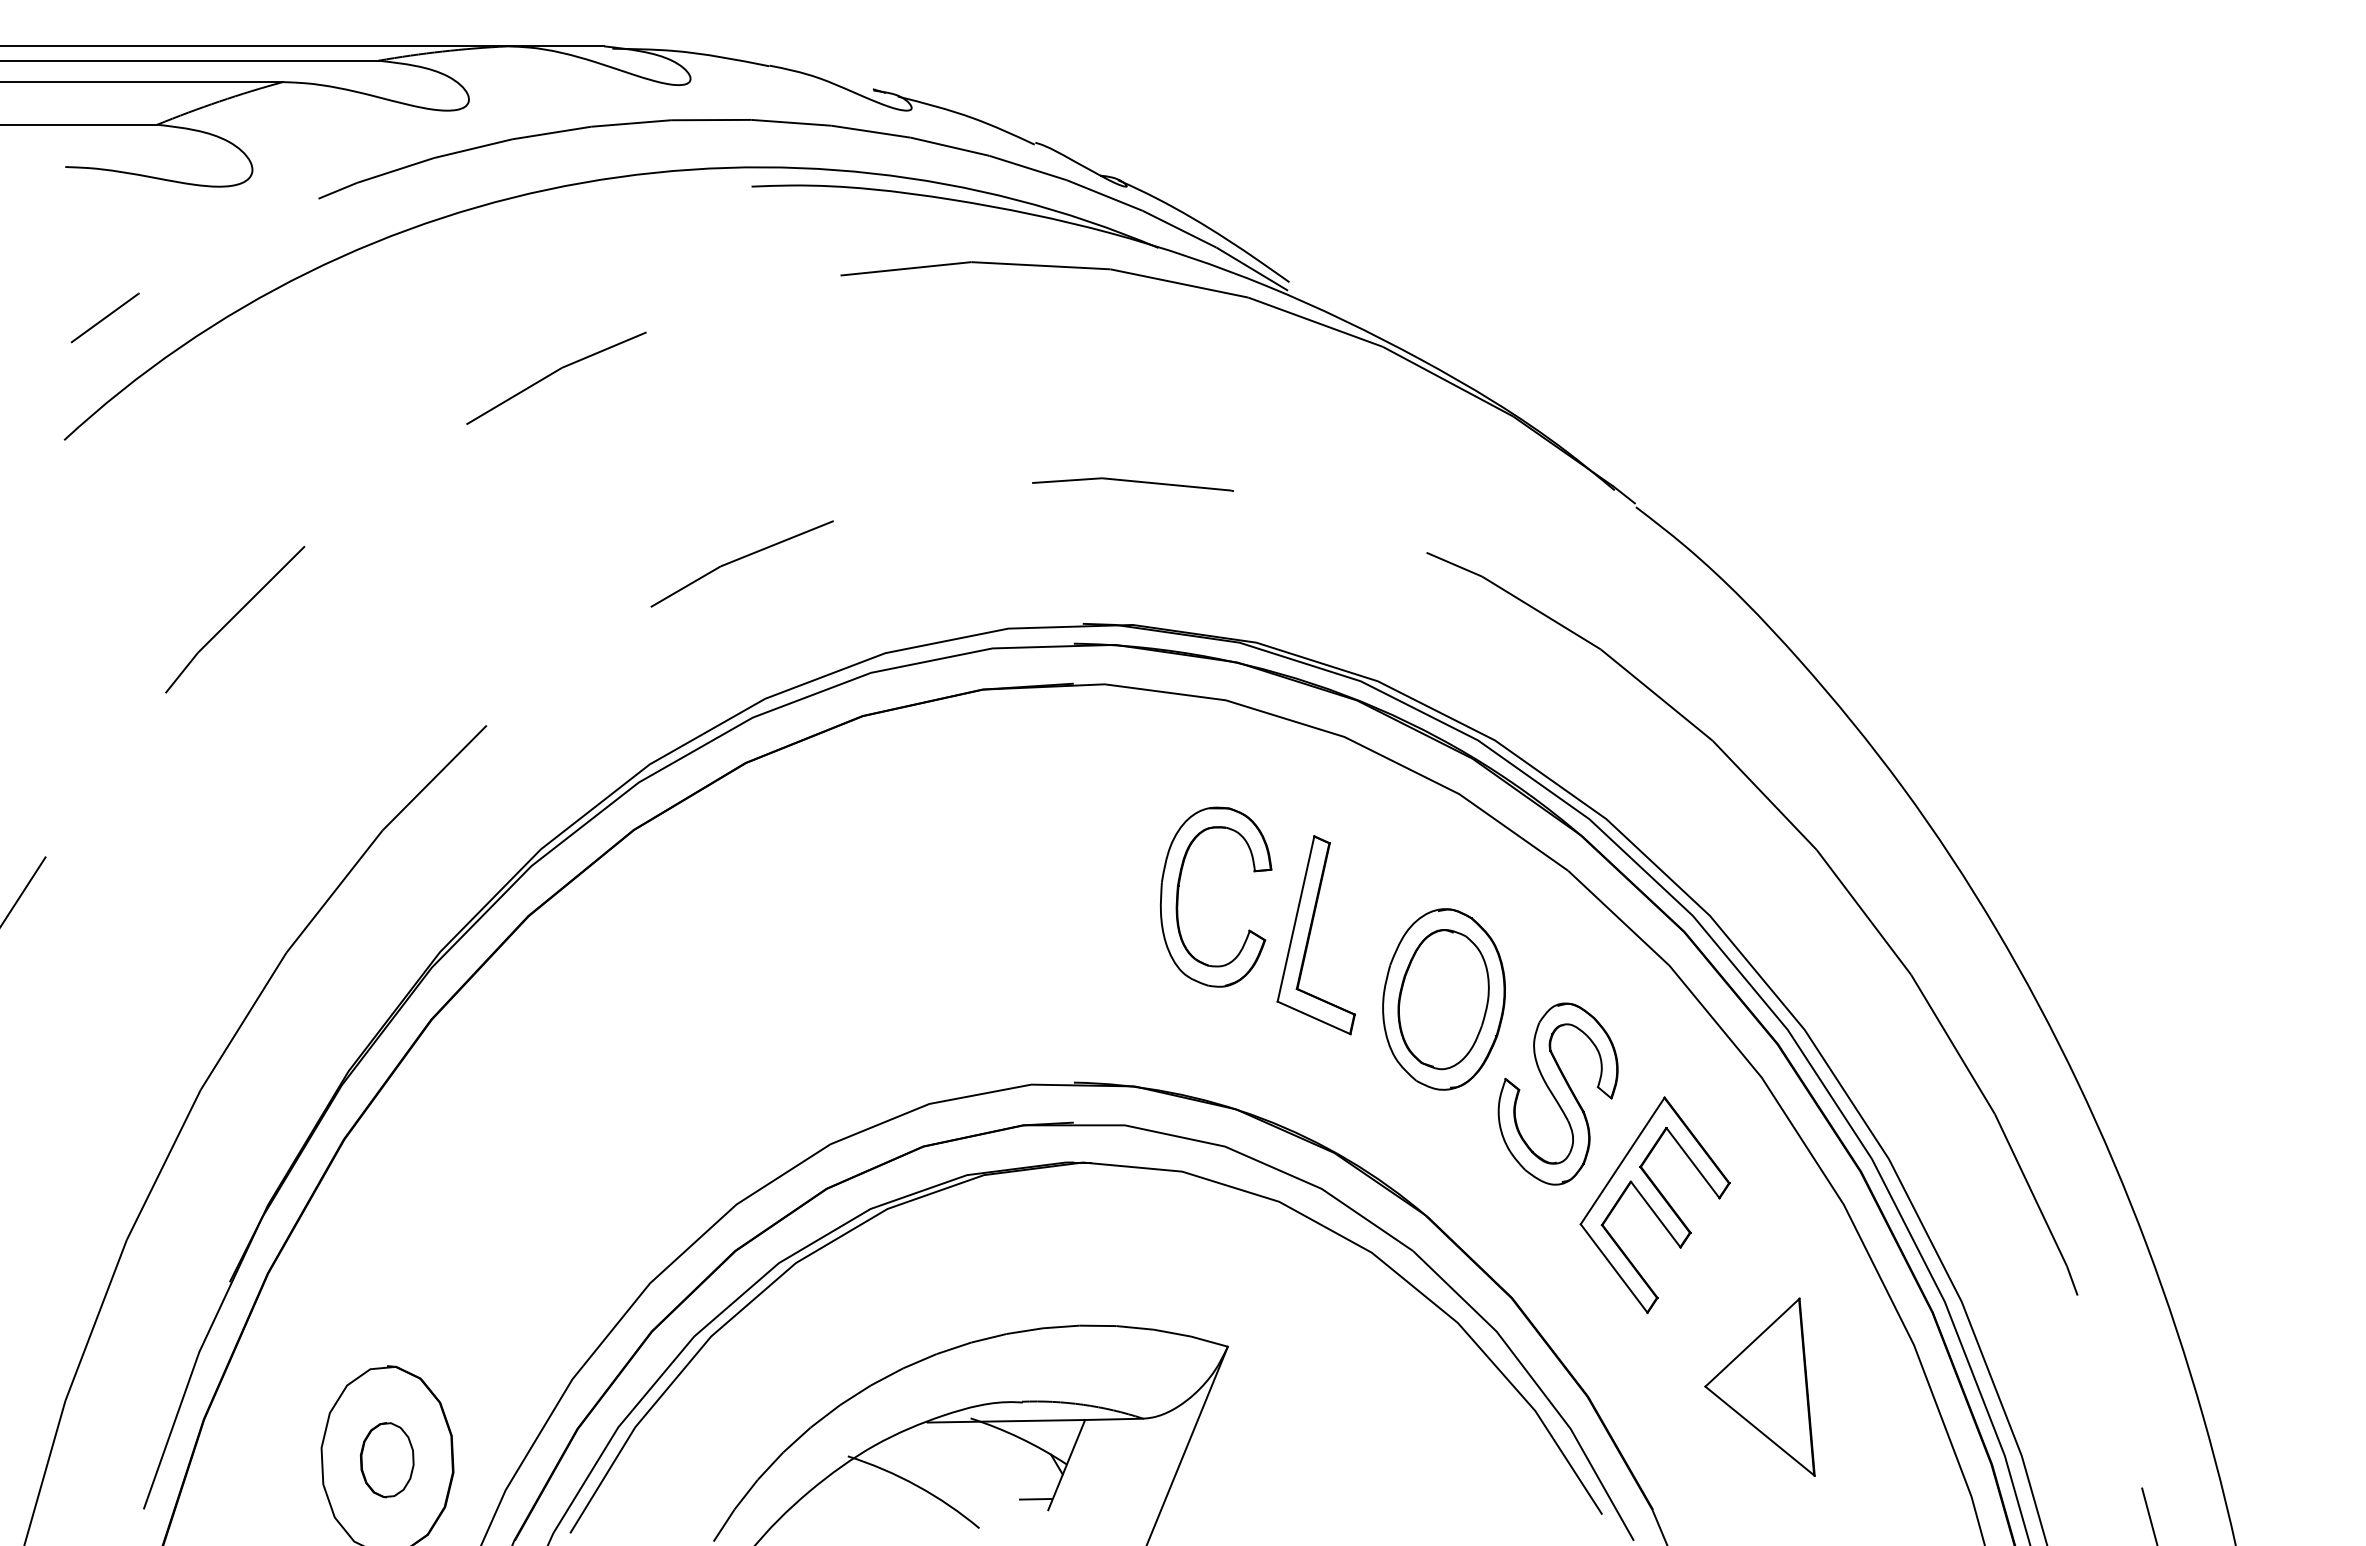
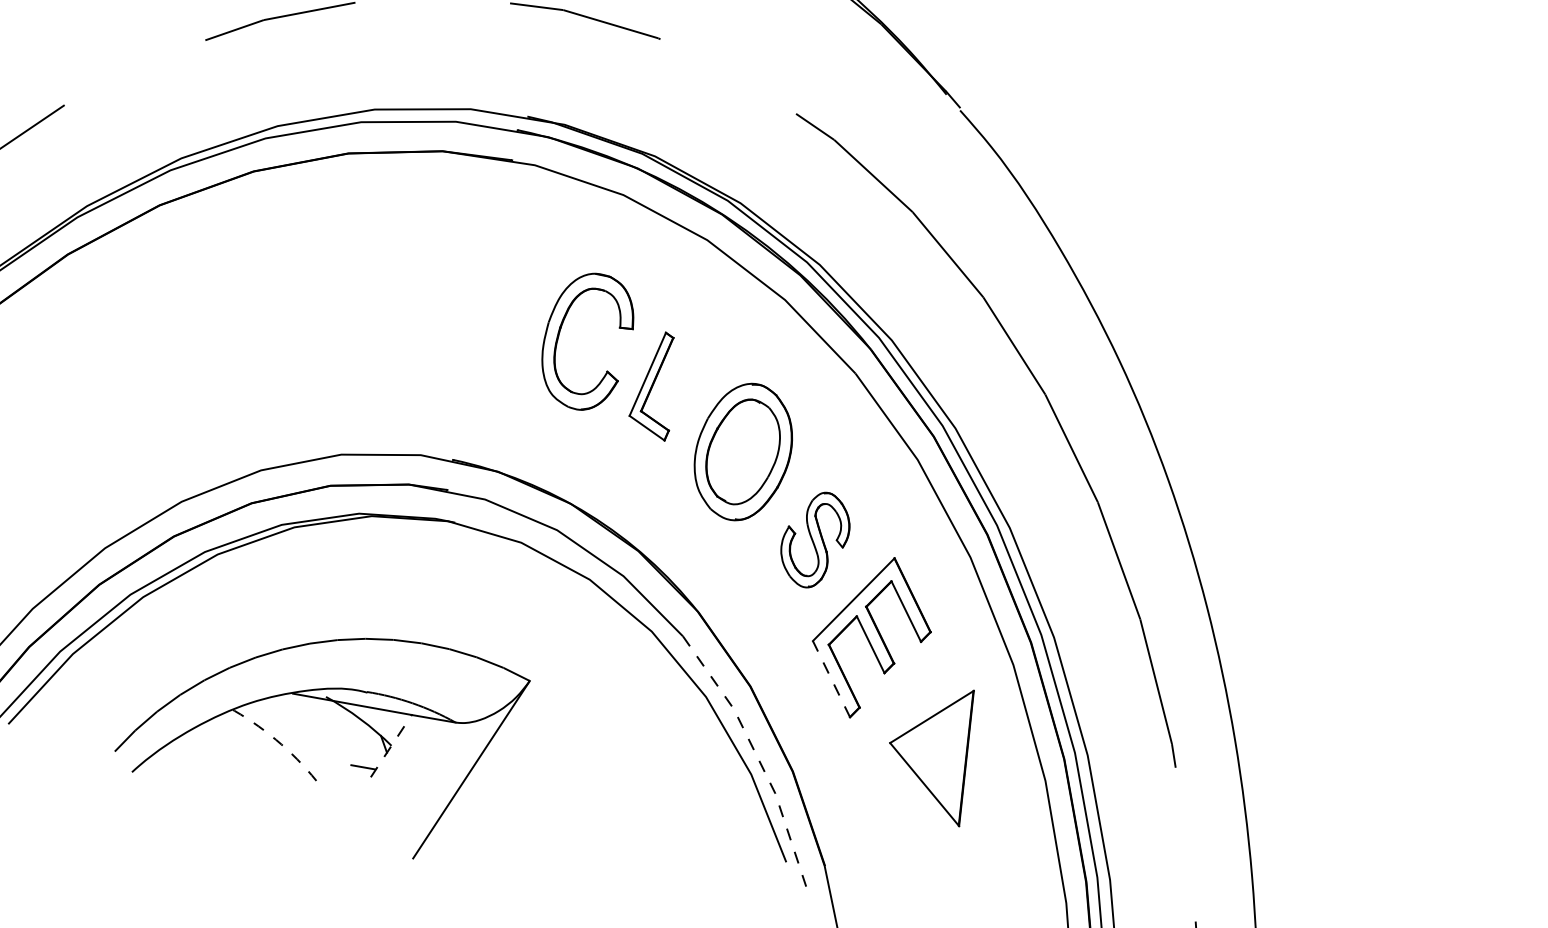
part: (1315, 935) -> (656, 385), size x0.7
part: (1557, 1093) -> (814, 539), size x0.7
line: (1613, 1268) -> (831, 679), solid -> dashed
line: (1536, 1384) -> (756, 754), solid -> dashed
part: (1759, 1386) -> (930, 750), moved
line: (1066, 1465) -> (391, 746), solid -> dashed
arc: (917, 1485) -> (276, 739), solid -> dashed

